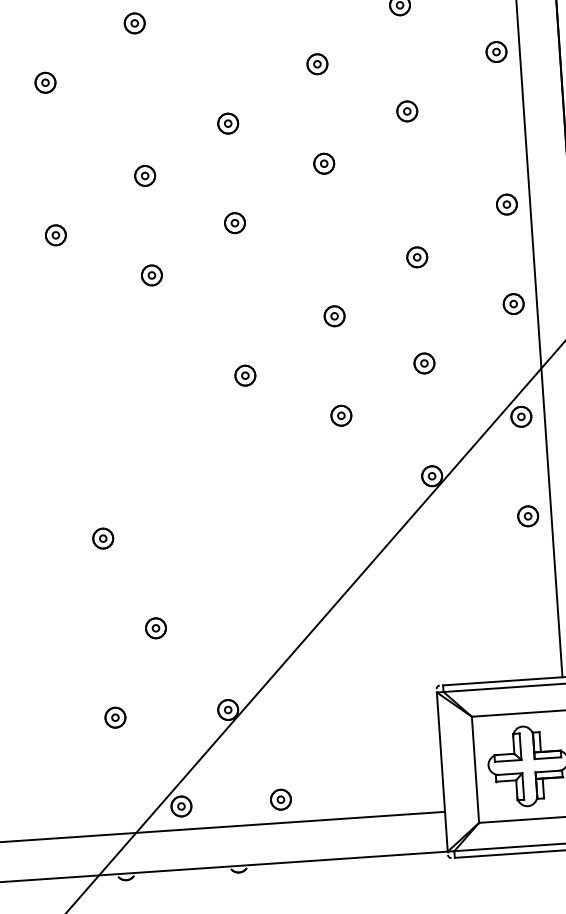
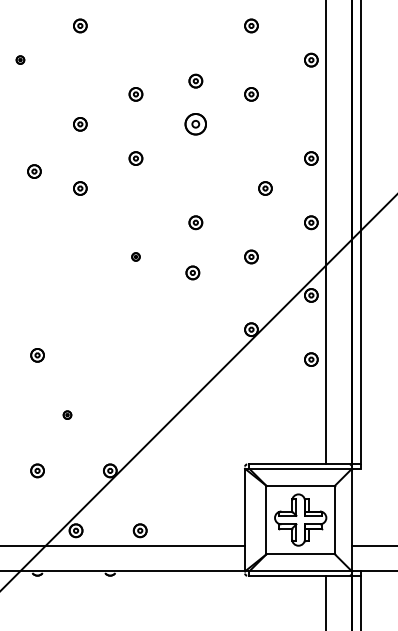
part: (316, 63) -> (195, 80), moved
part: (45, 81) -> (20, 59), size x0.6
part: (323, 164) -> (195, 124), size x1.6
part: (55, 235) -> (34, 171), moved
part: (417, 257) -> (265, 188), moved
part: (244, 374) -> (135, 256), size x0.6
part: (340, 415) -> (192, 272), moved
part: (155, 627) -> (67, 414), size x0.6

